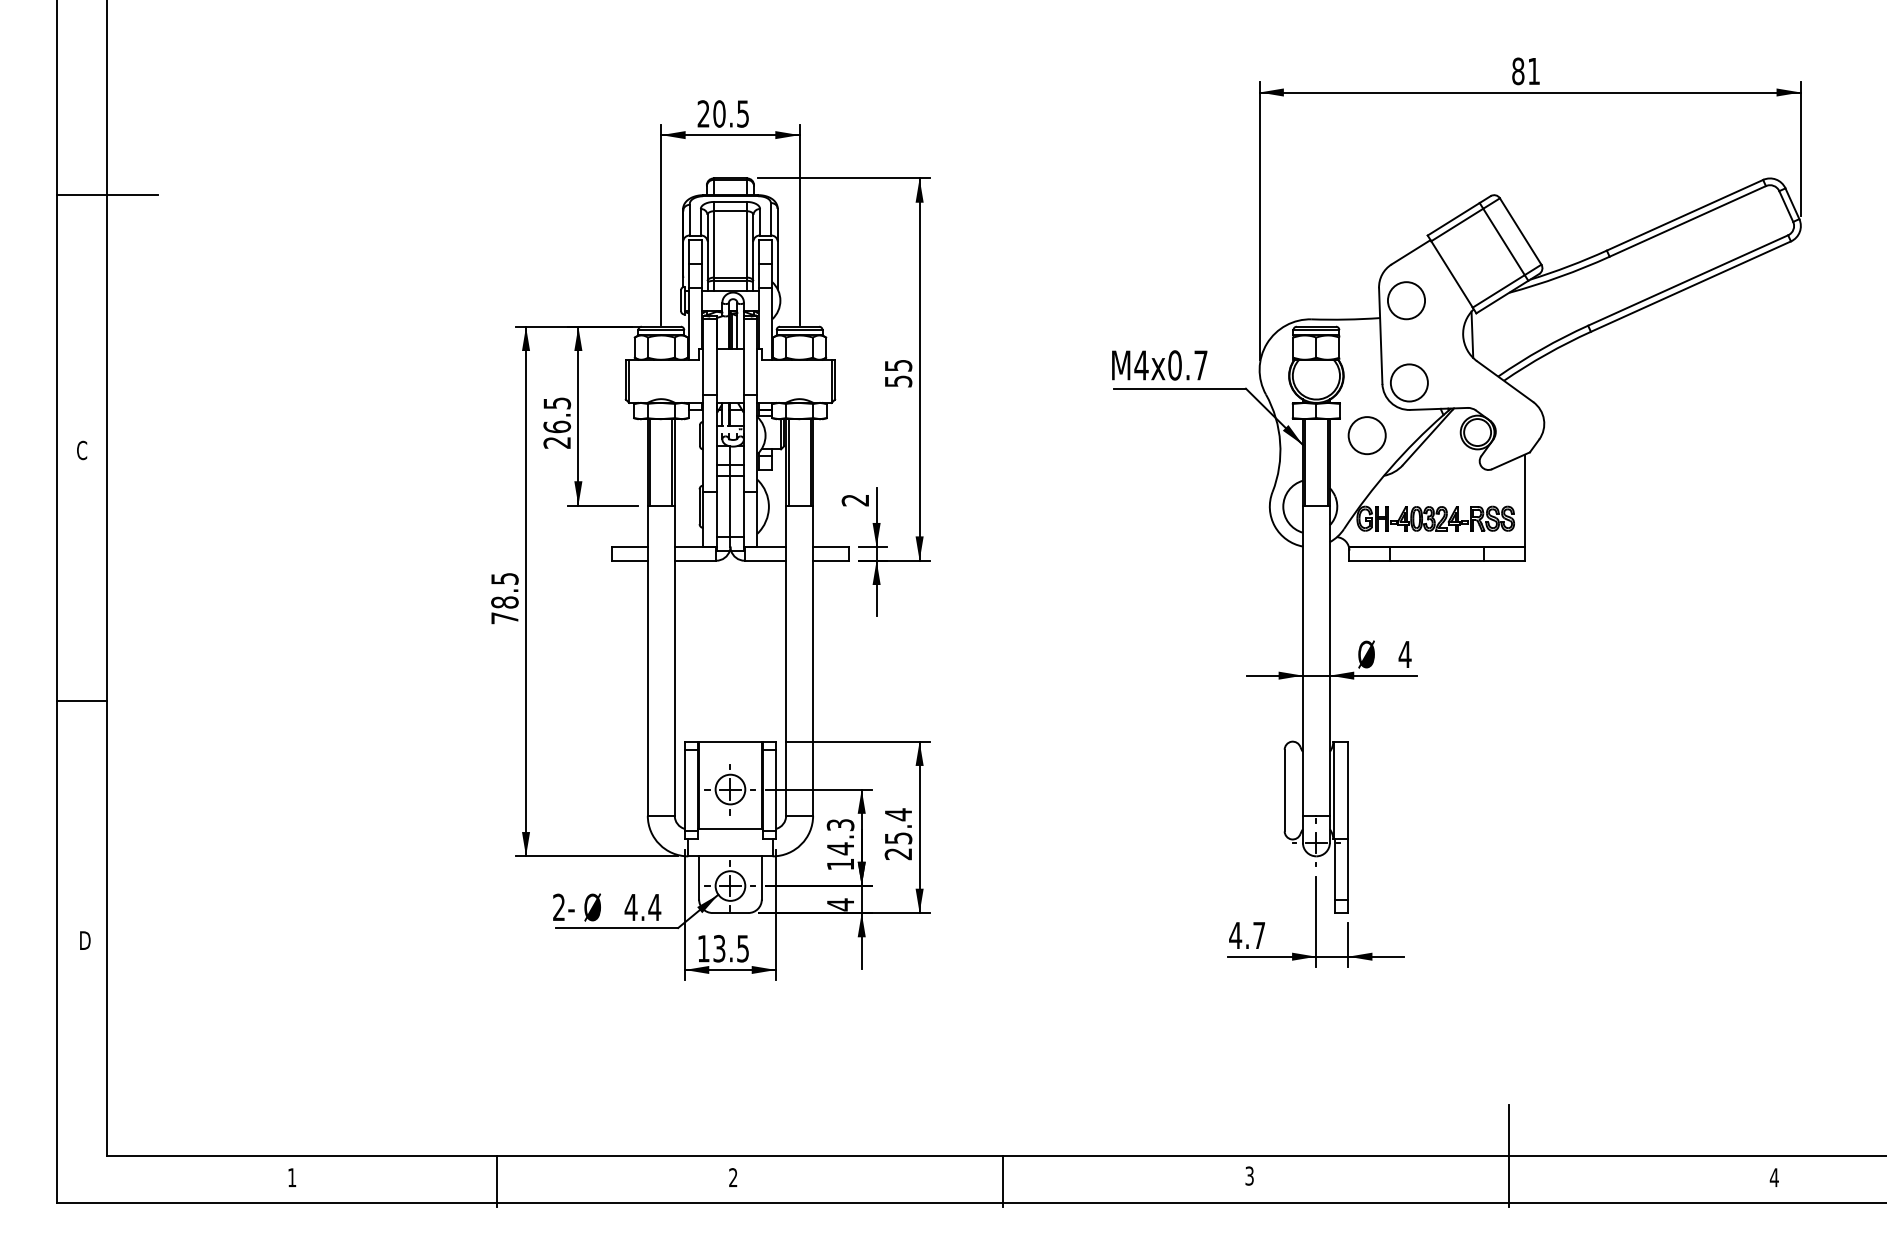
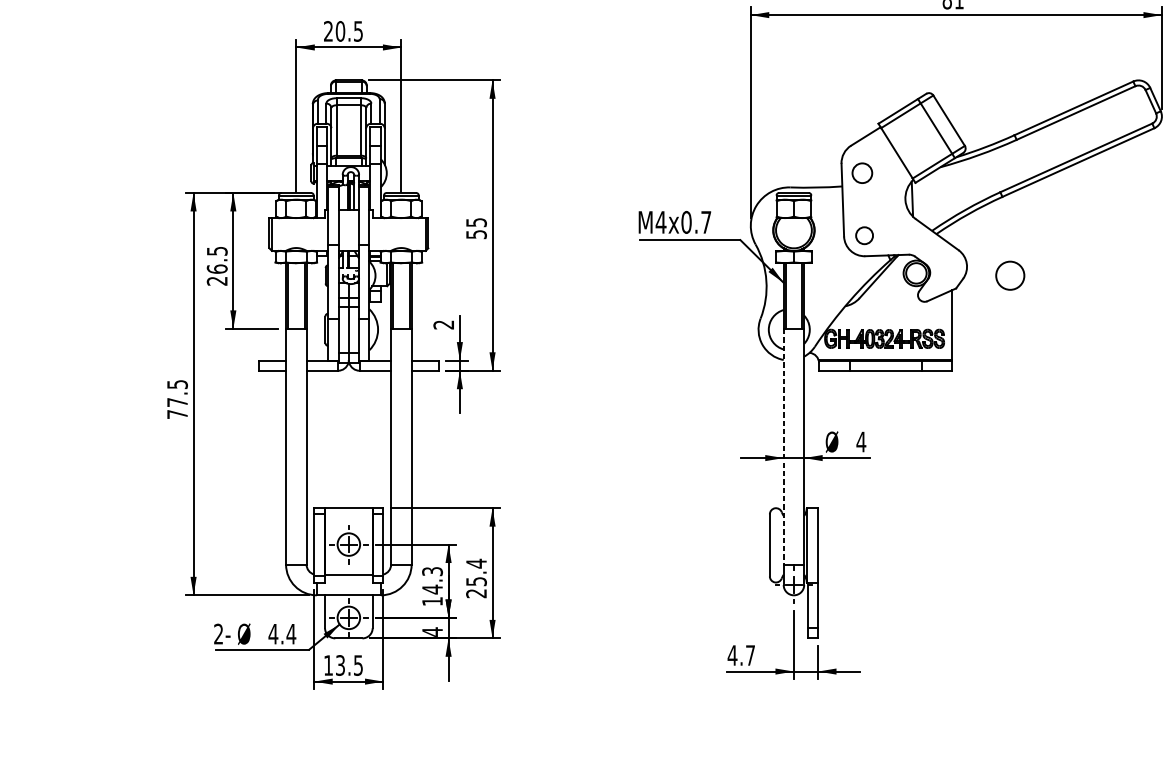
circle: (1406, 300) -> (862, 173), size x0.7
circle: (1408, 382) -> (863, 235), size x0.6
circle: (1366, 435) -> (1009, 275), moved
text: (504, 602) -> (177, 402), 78.5 -> 77.5
line: (1302, 661) -> (783, 447), solid -> dashed

